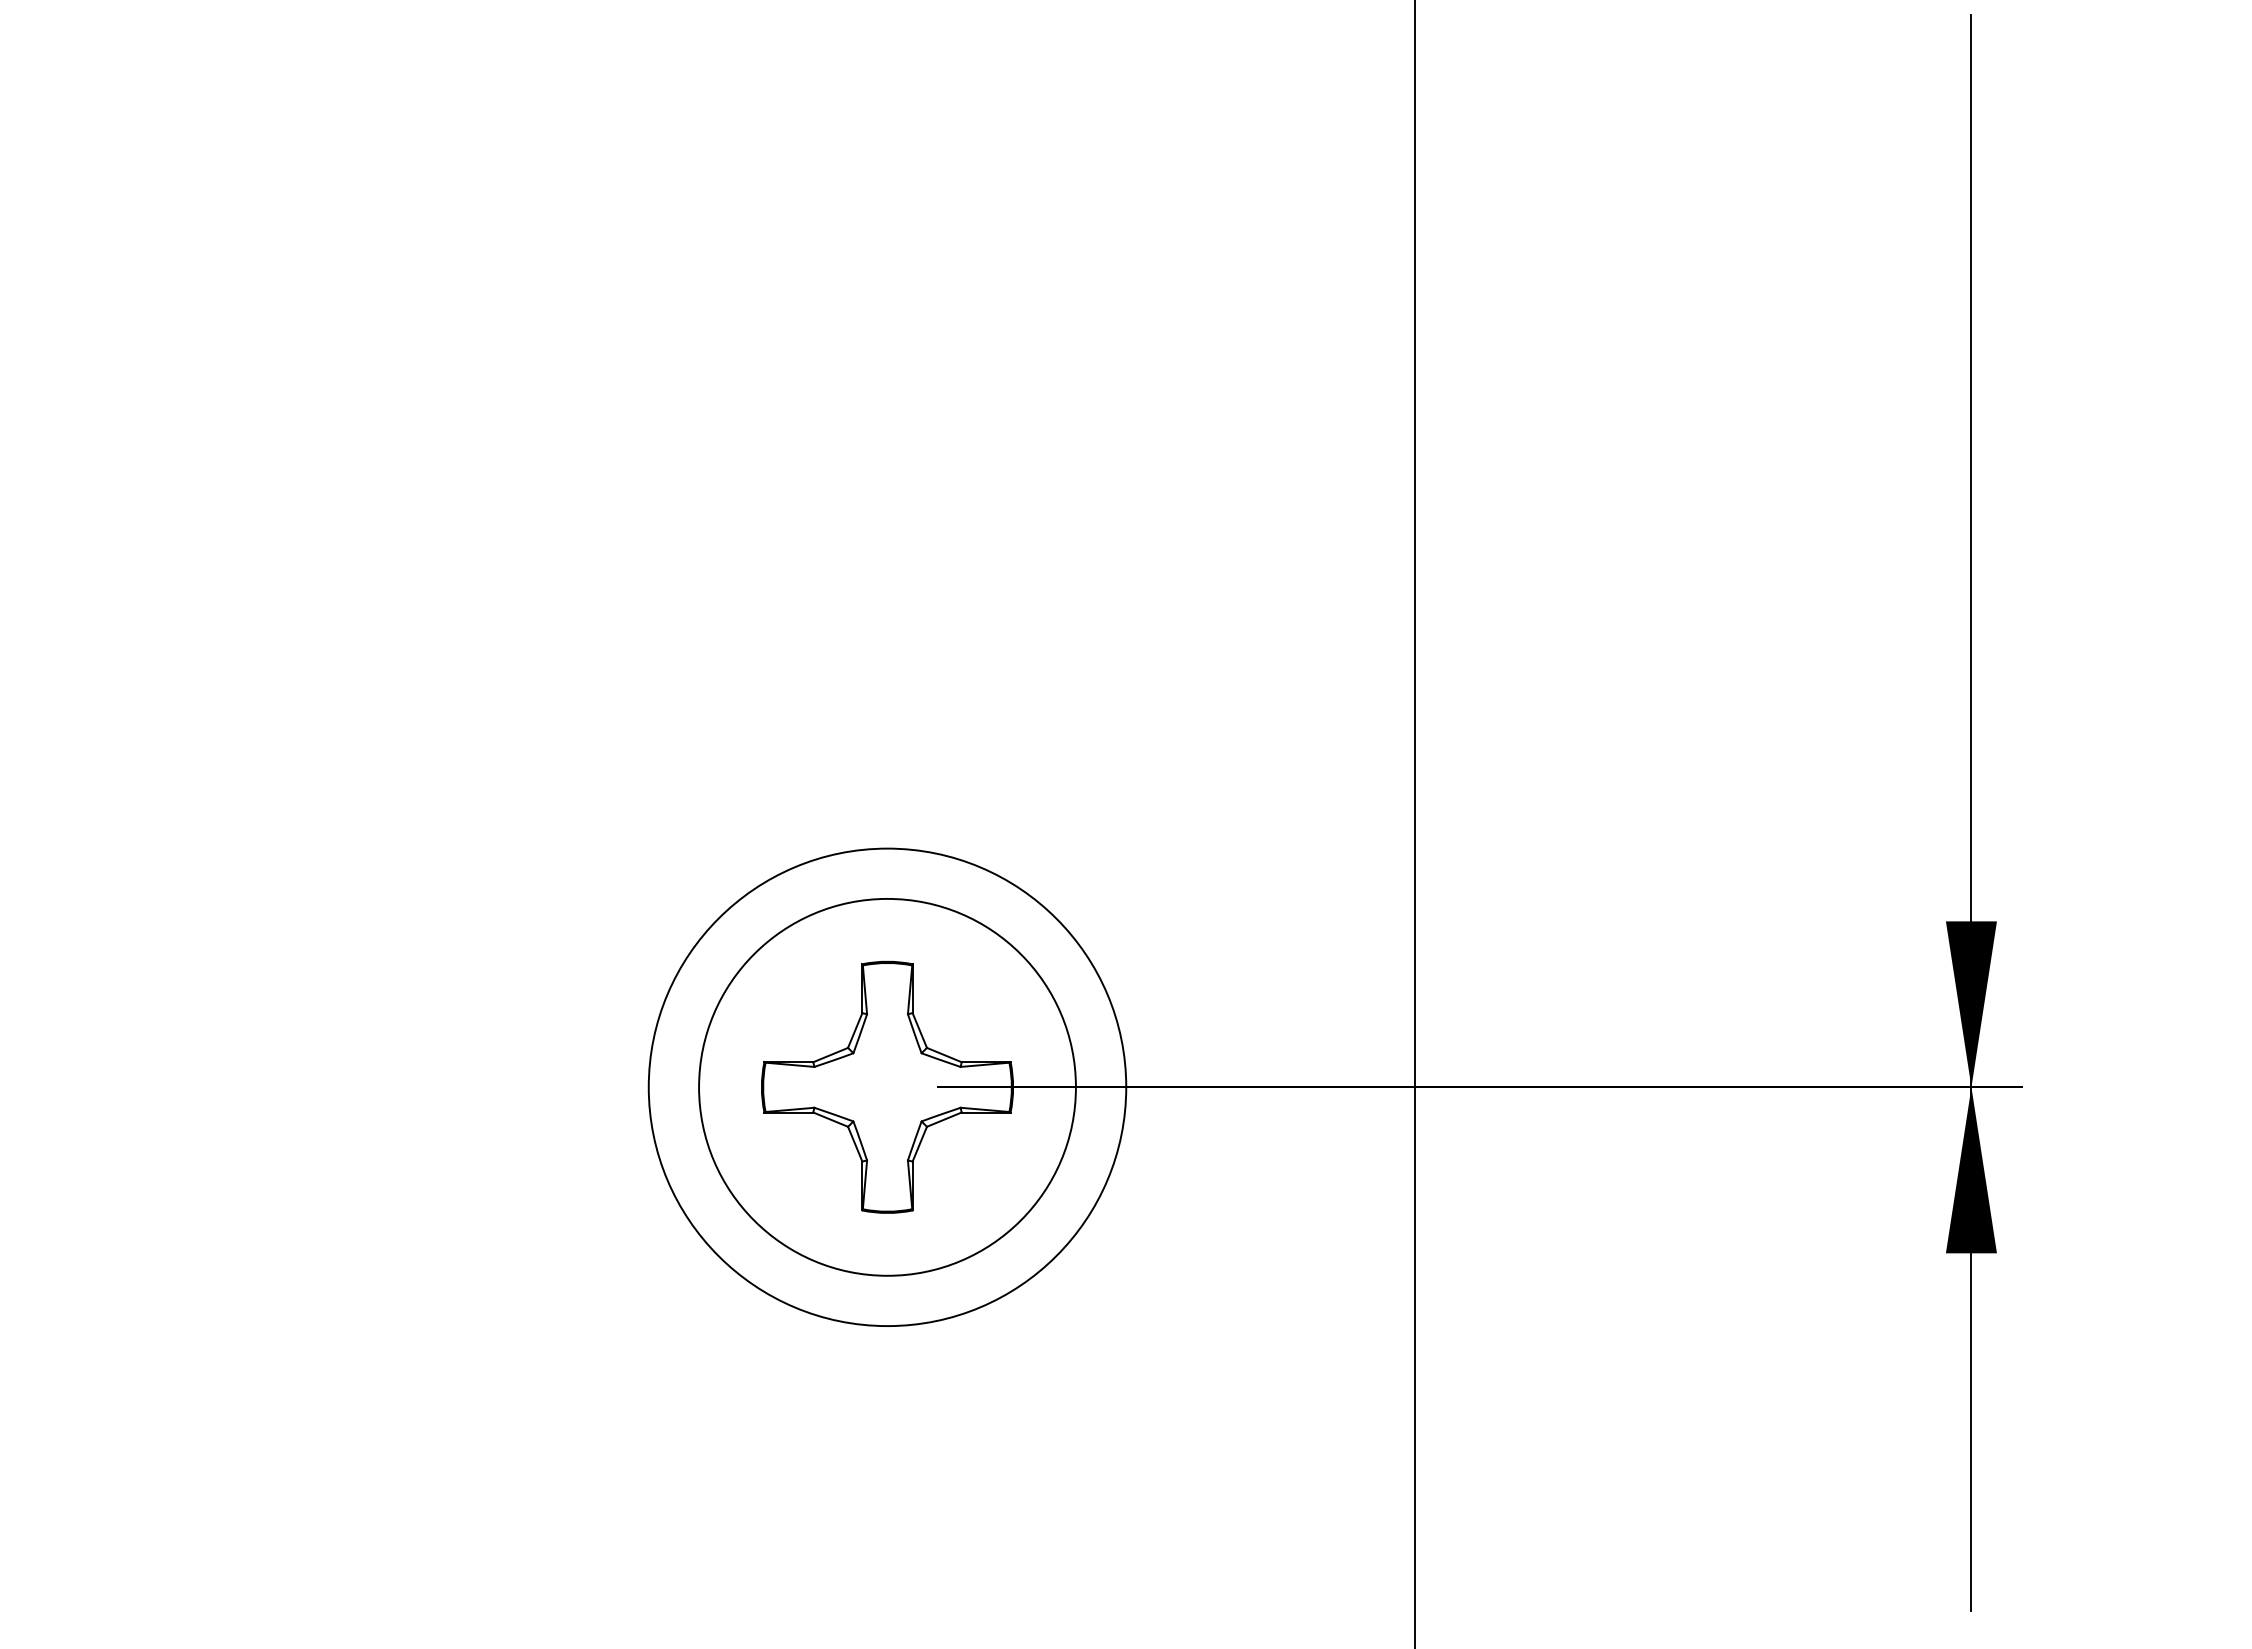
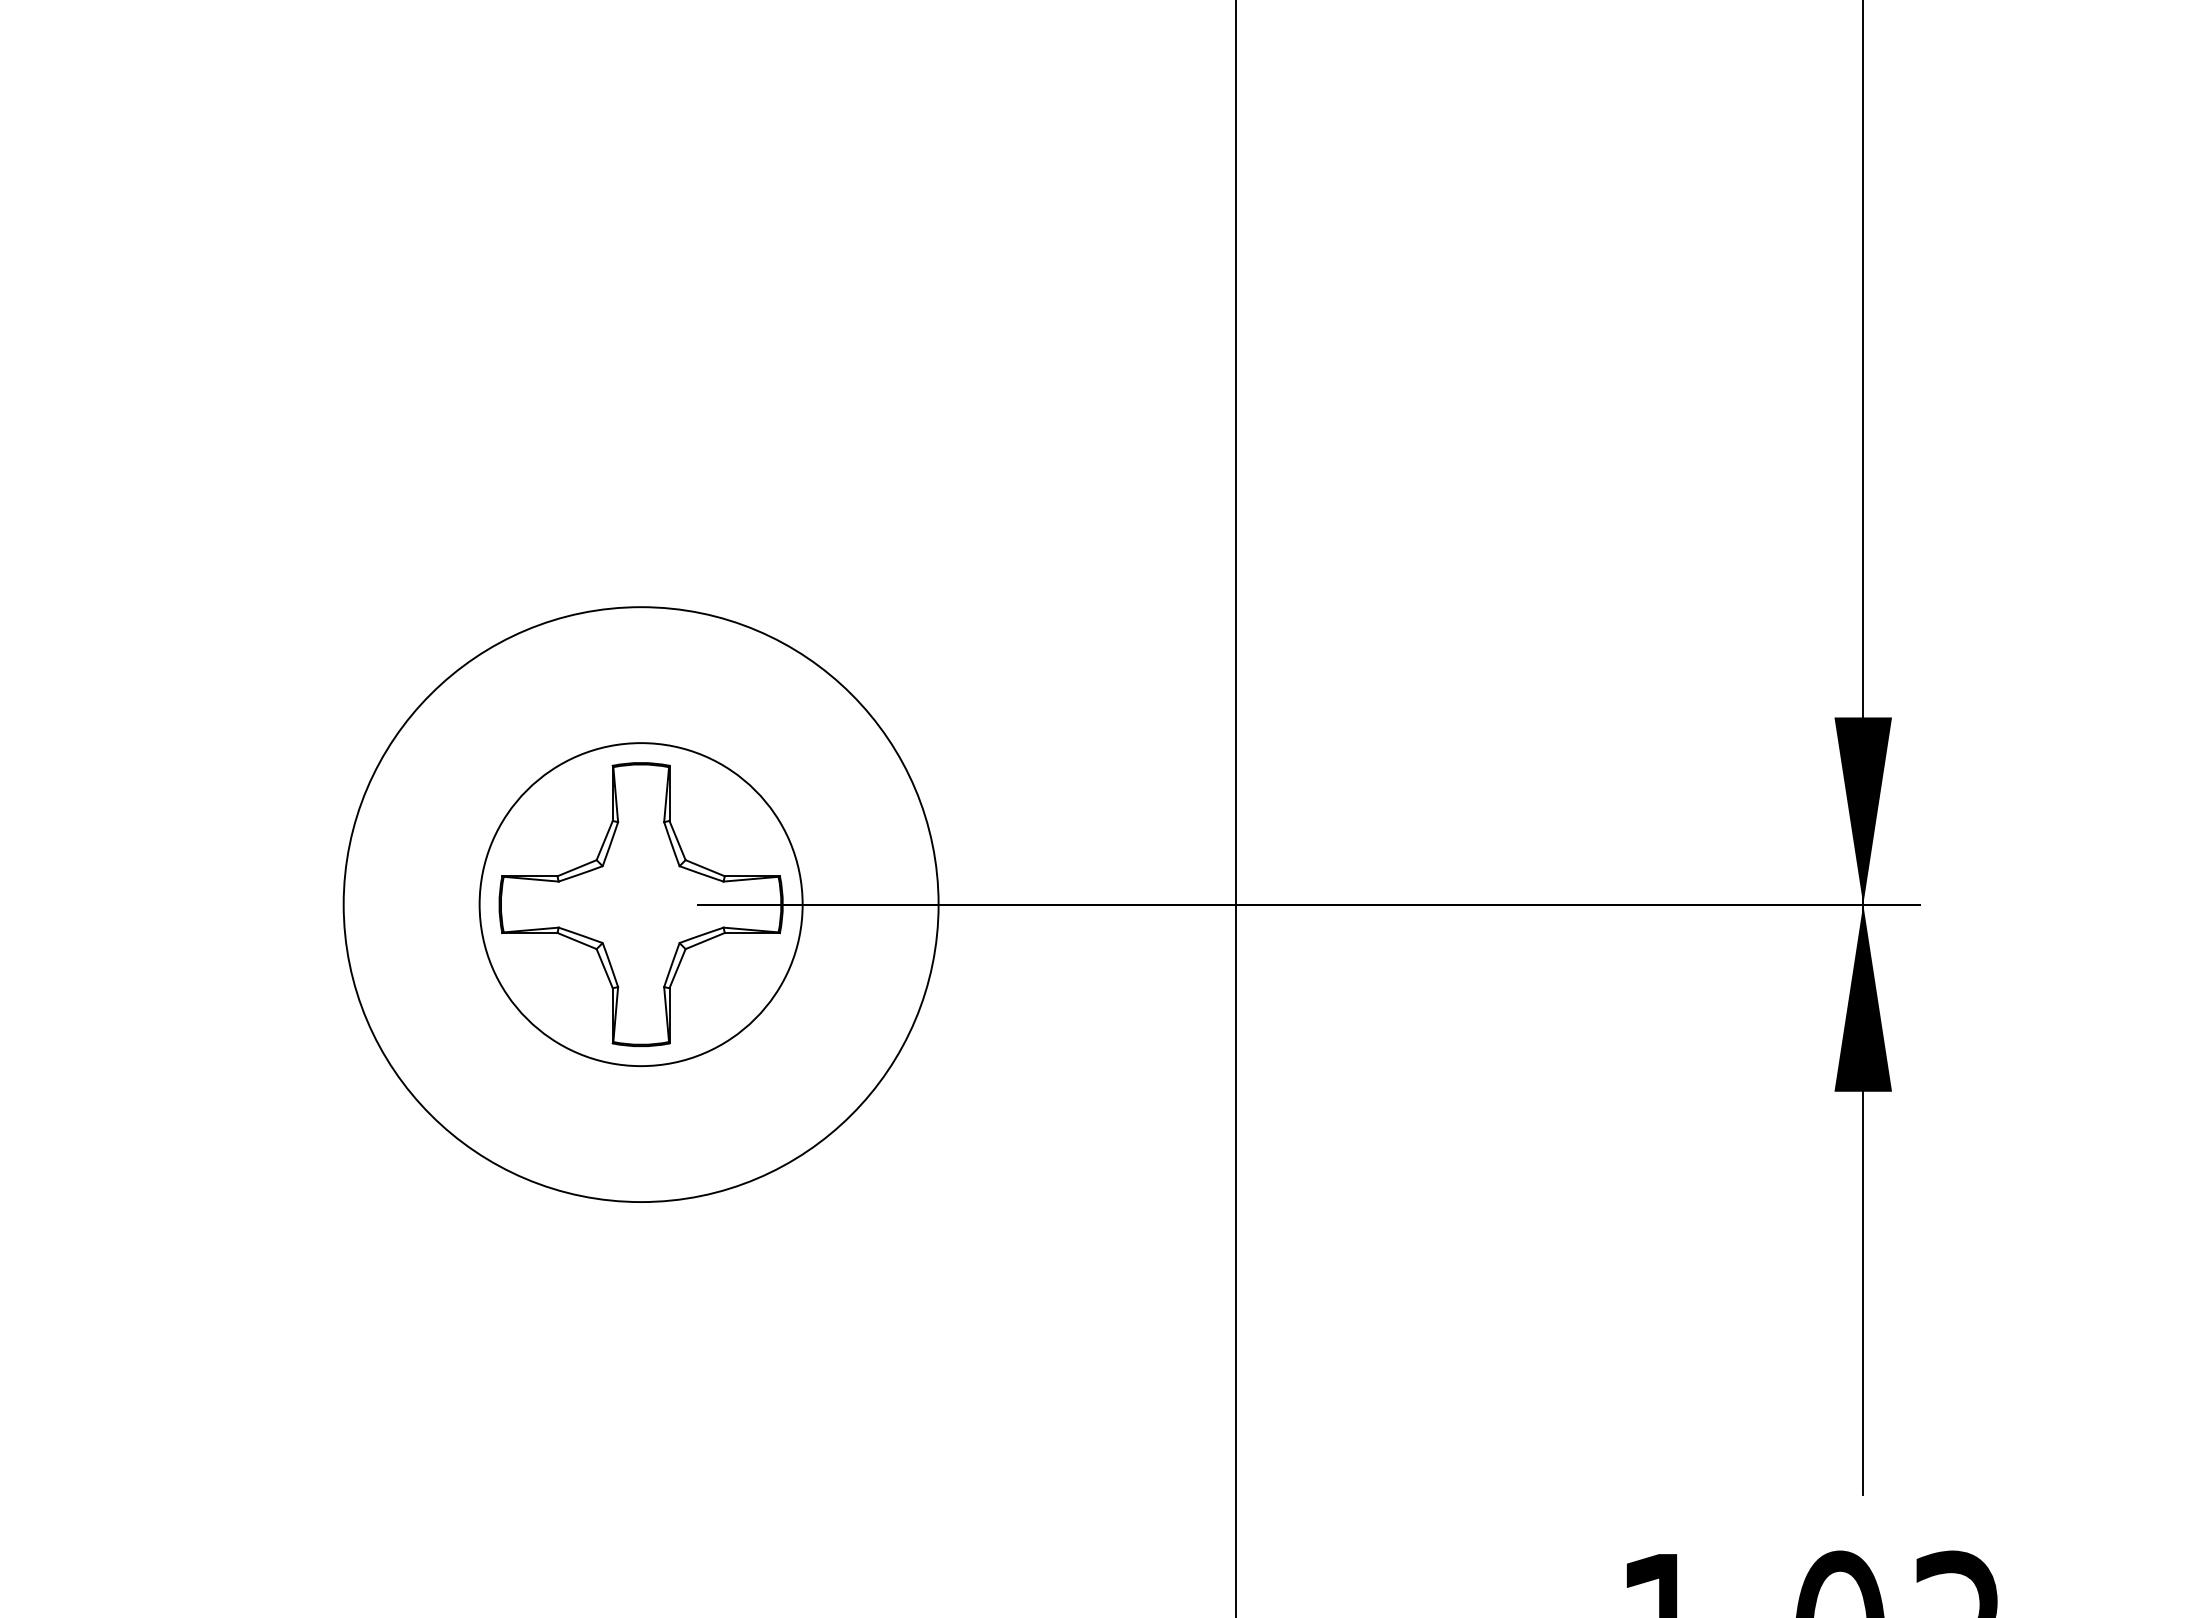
circle: (887, 1086) -> (641, 903), size x1.4
circle: (887, 1087) -> (641, 904), size x0.6

